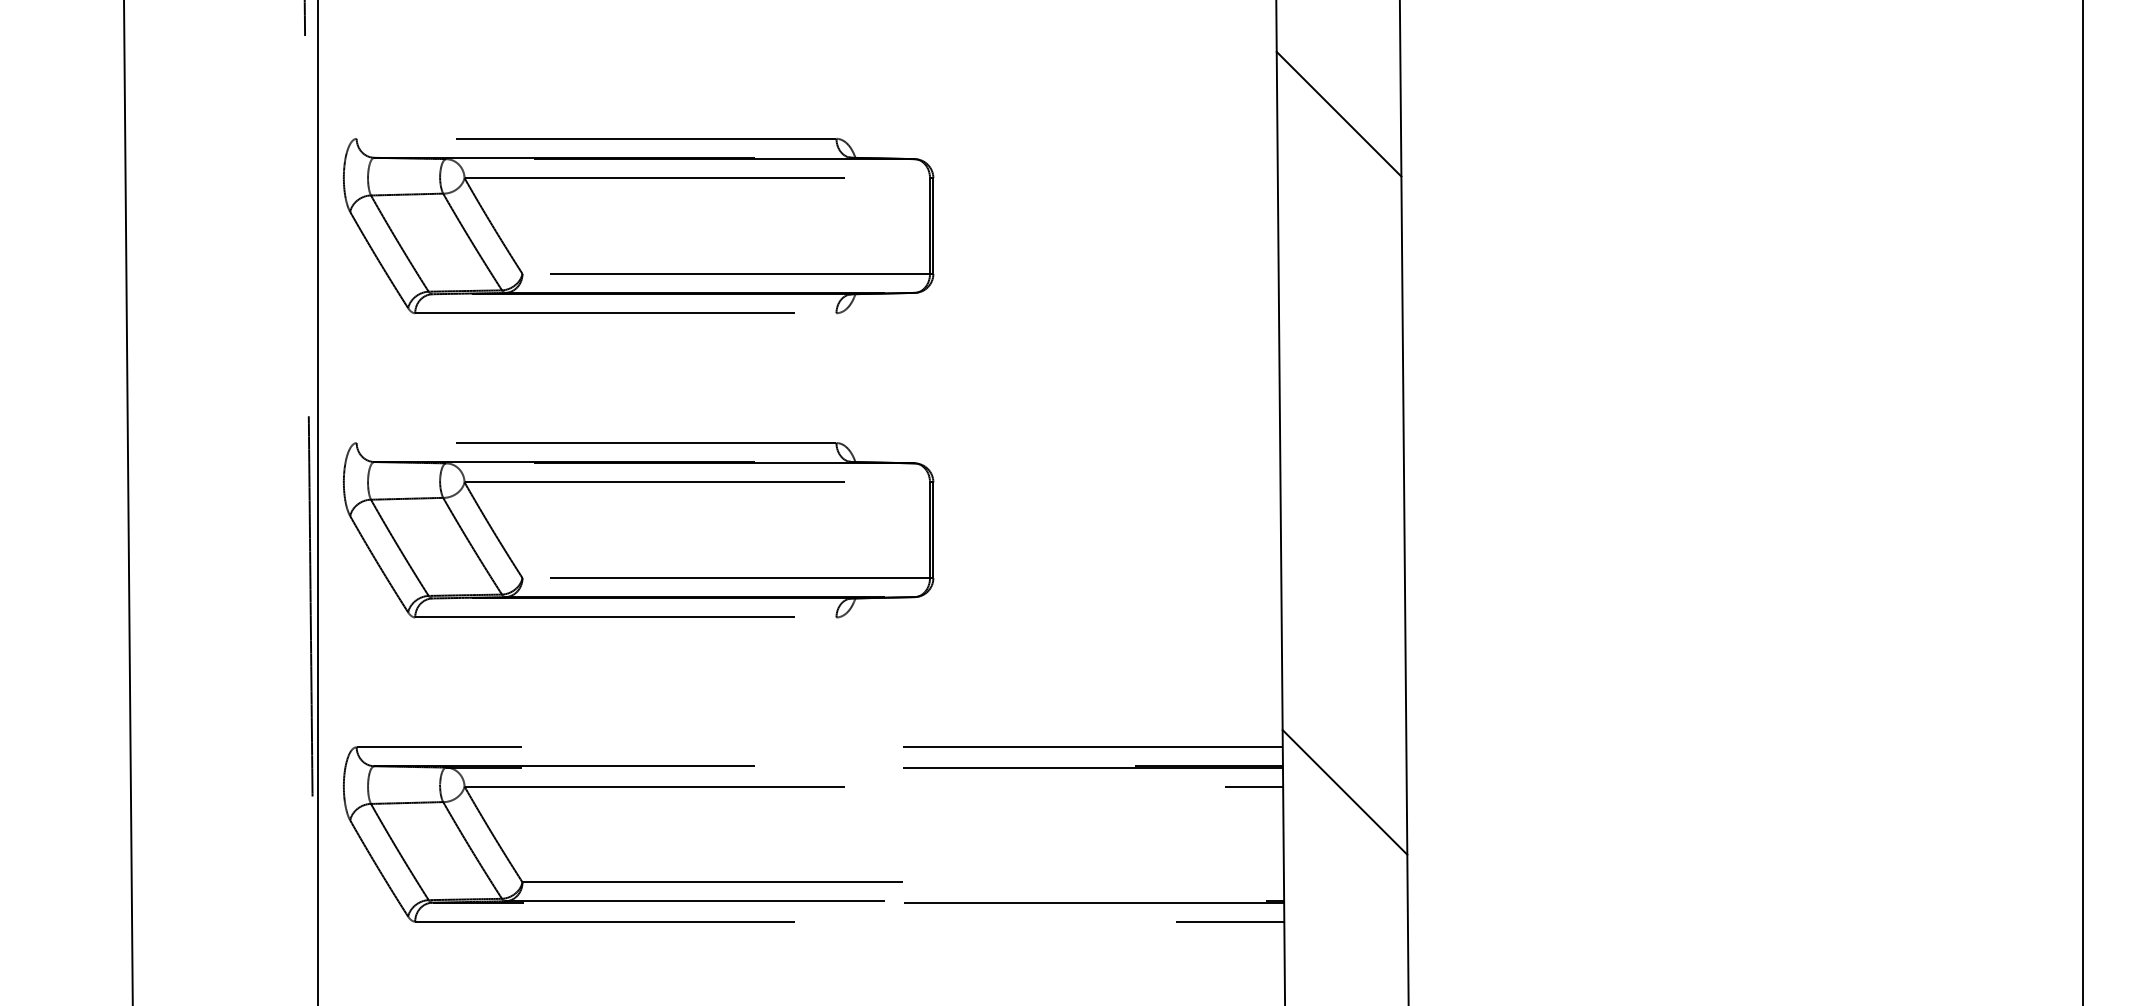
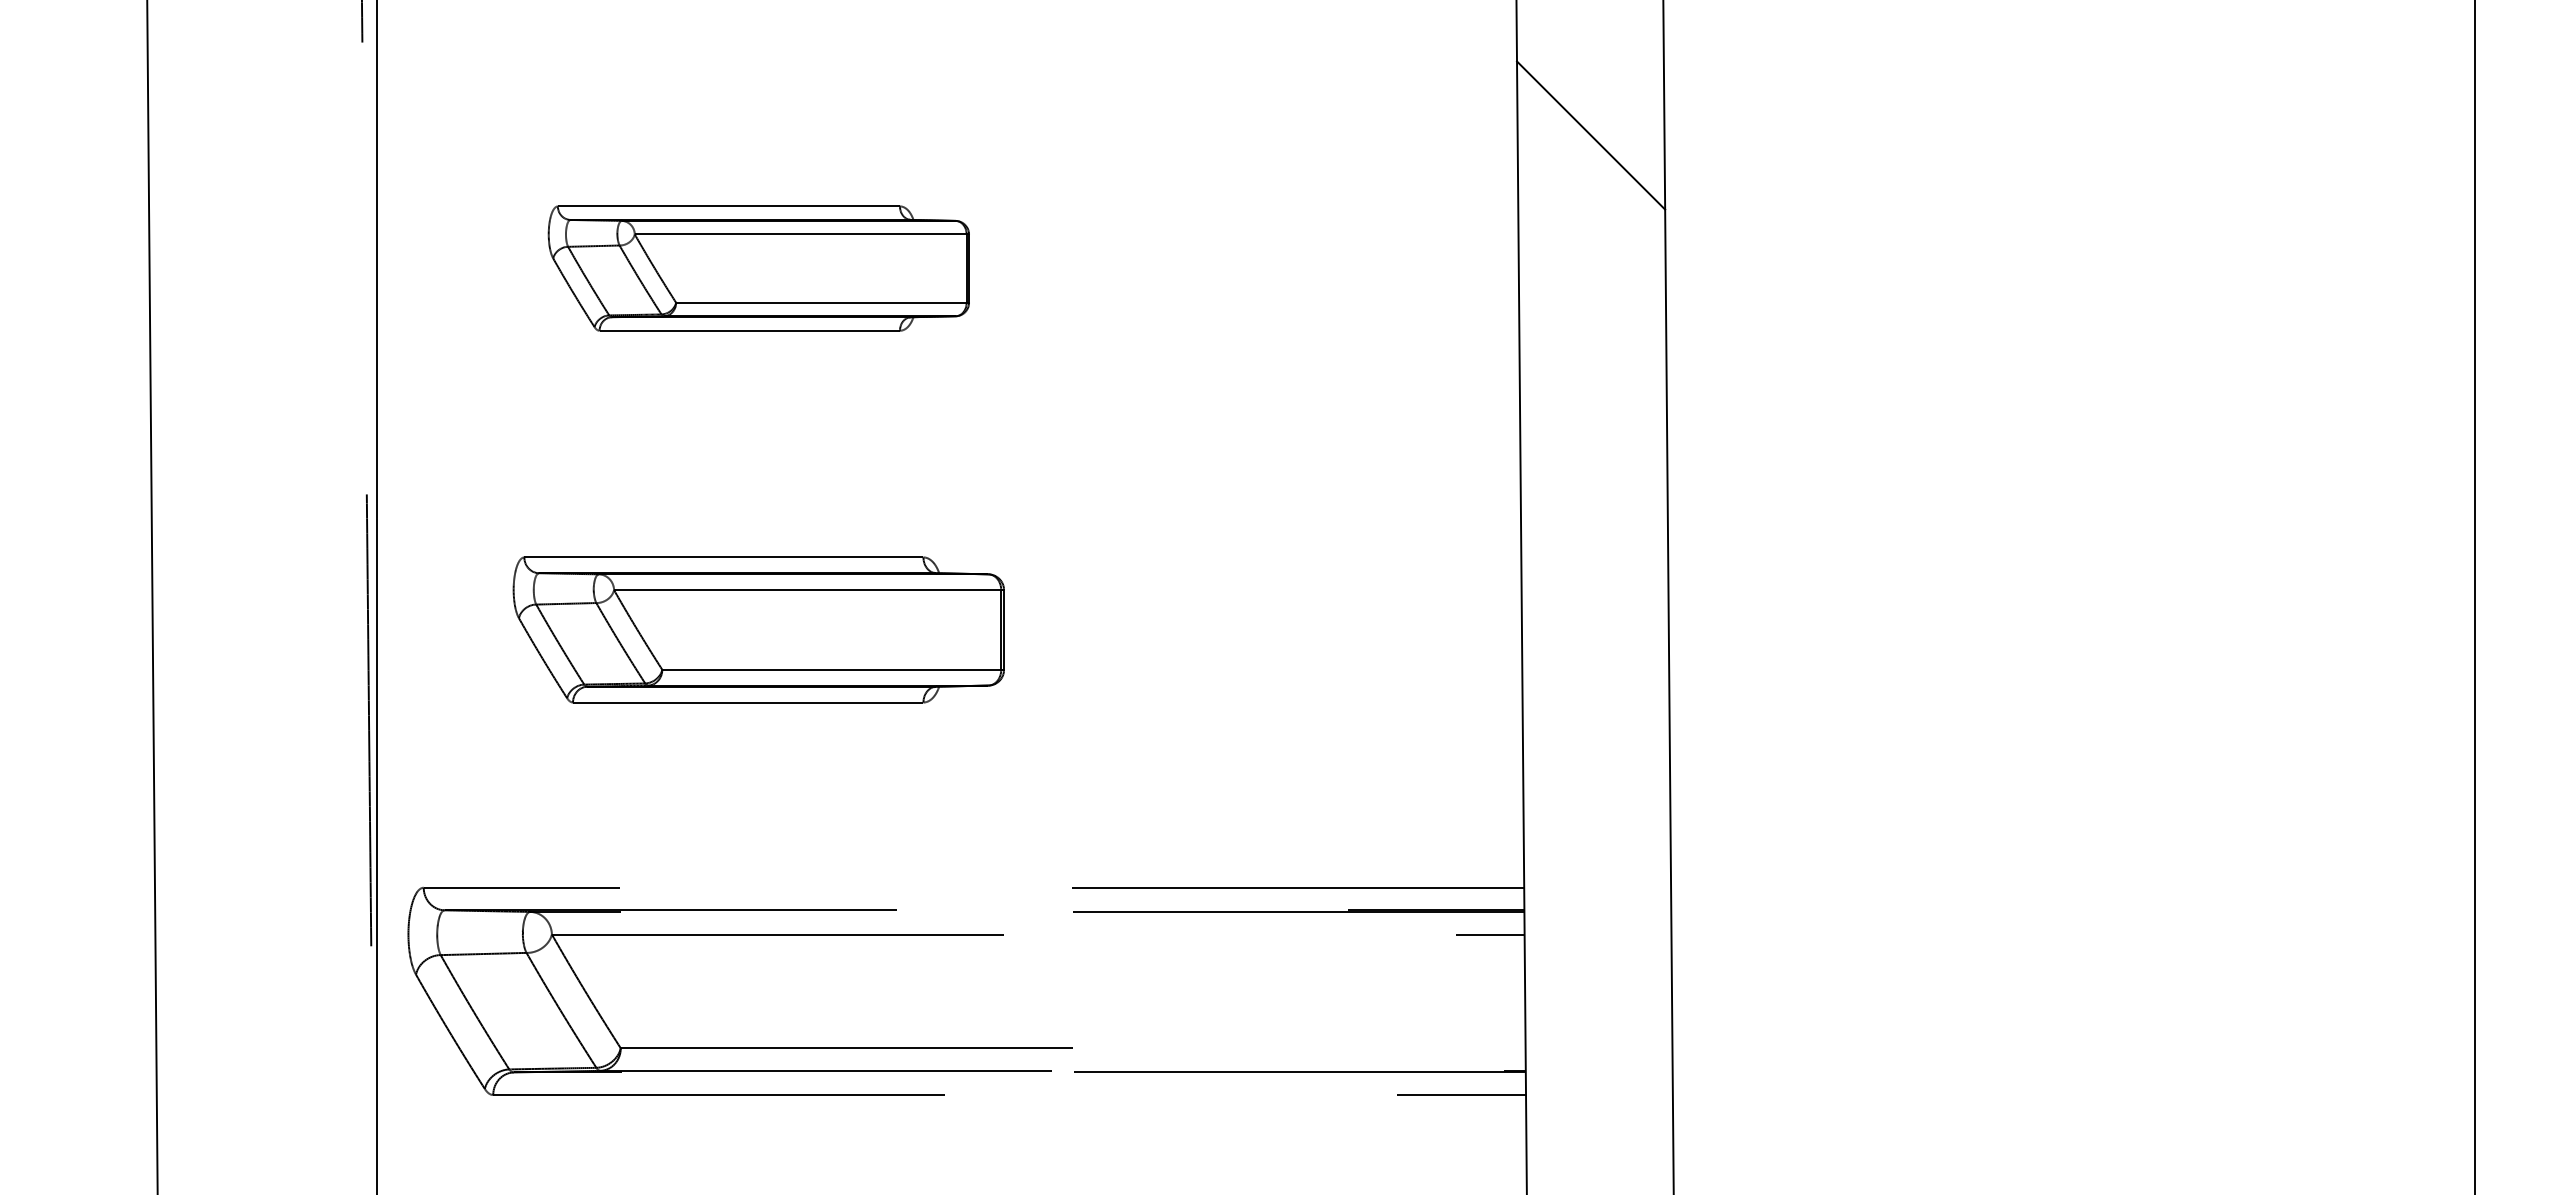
part: (638, 226) -> (758, 268), size x0.6
part: (638, 530) -> (758, 630), size x0.7
line: (1344, 792) -> (1597, 941), removed

